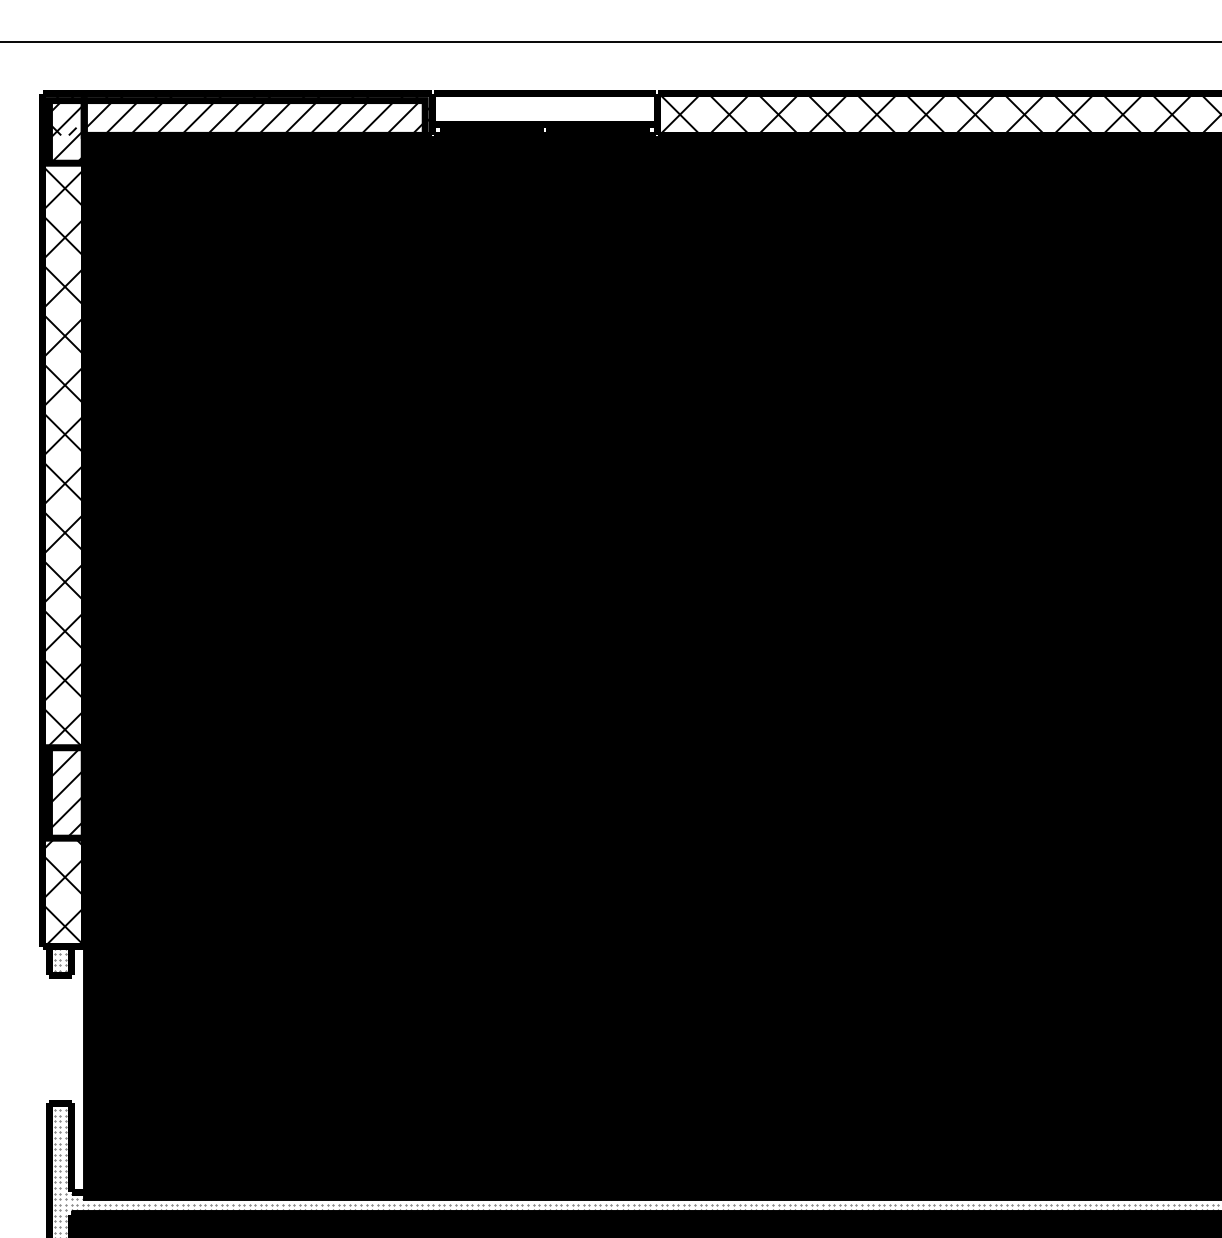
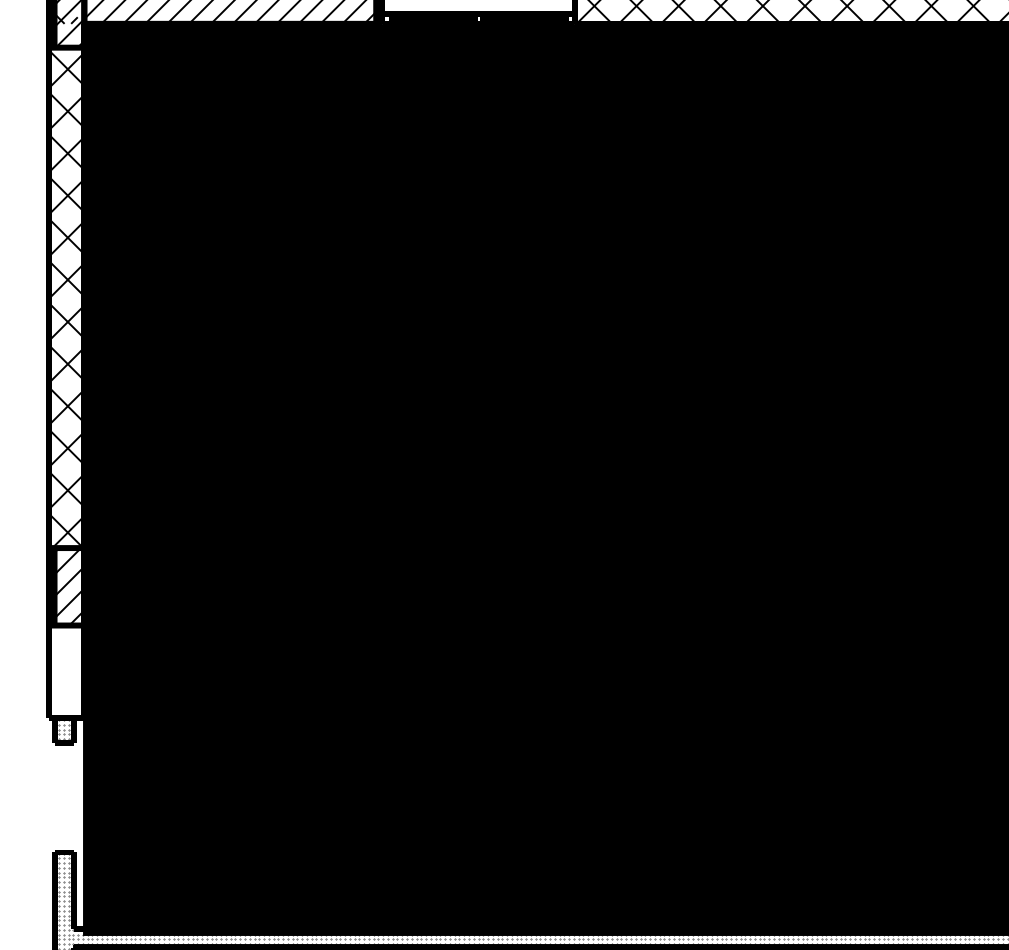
hatch: (63, 892) -> (66, 672), removed

